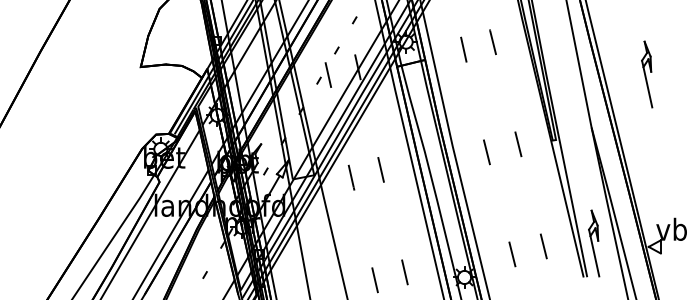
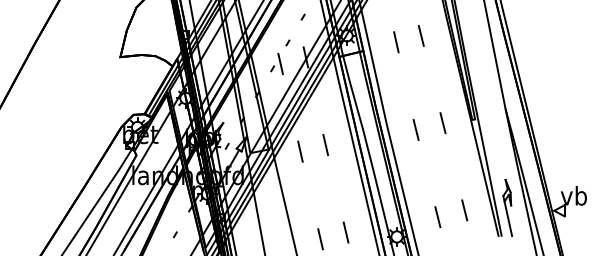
part: (647, 74) -> (553, 63), removed

